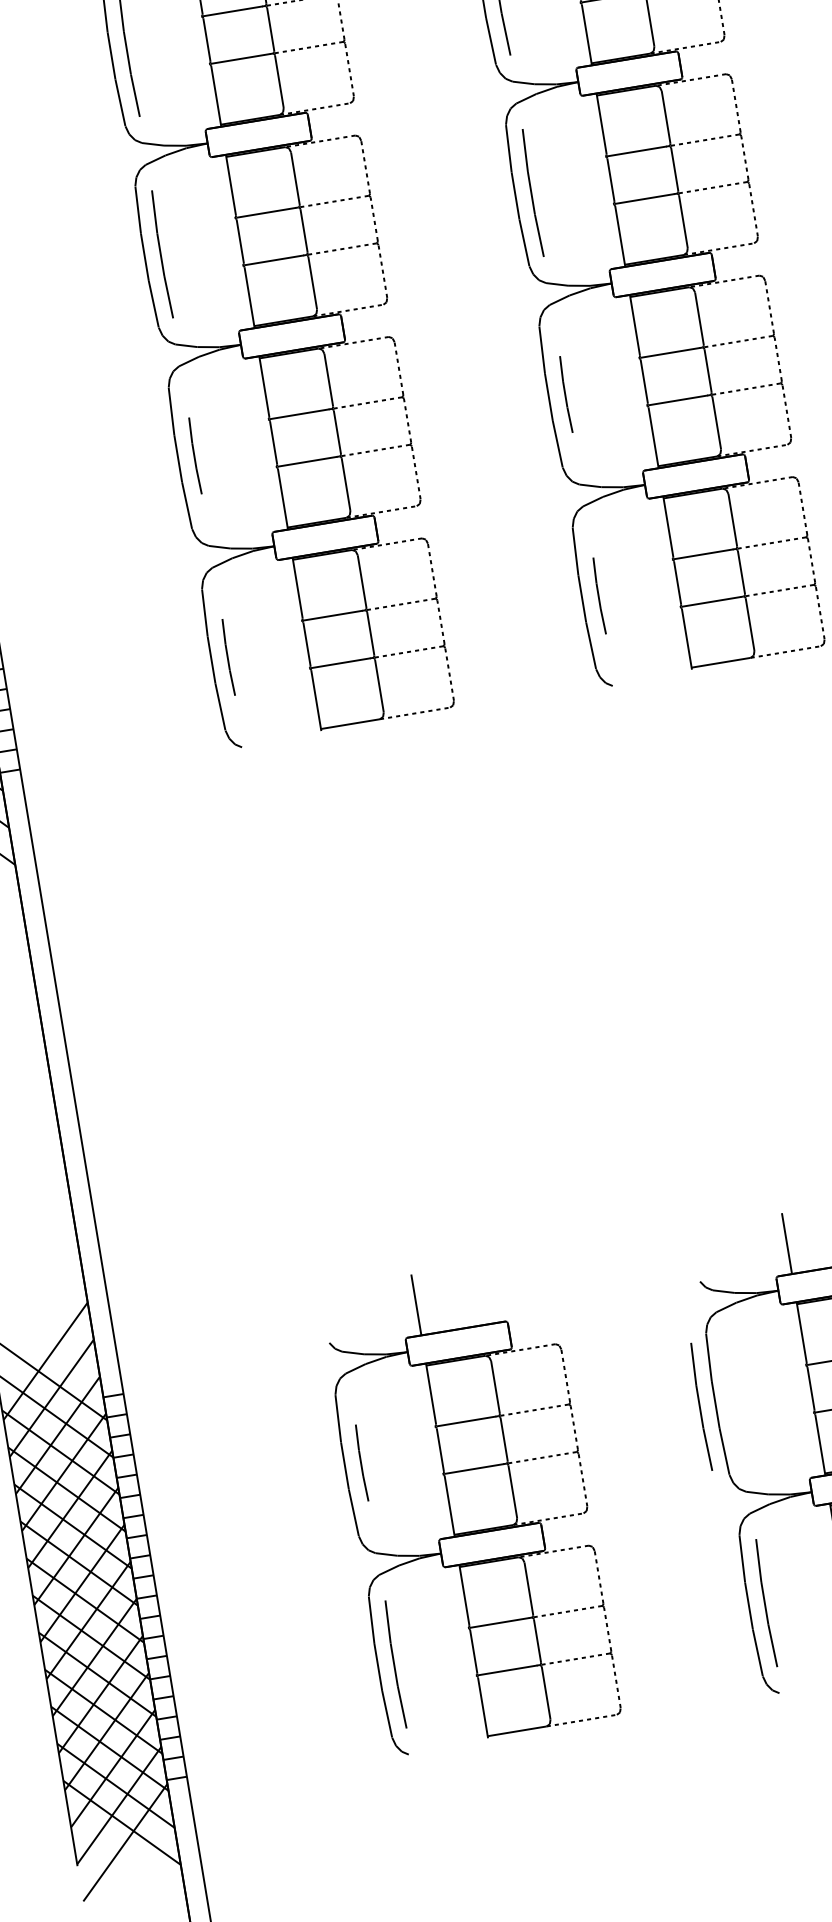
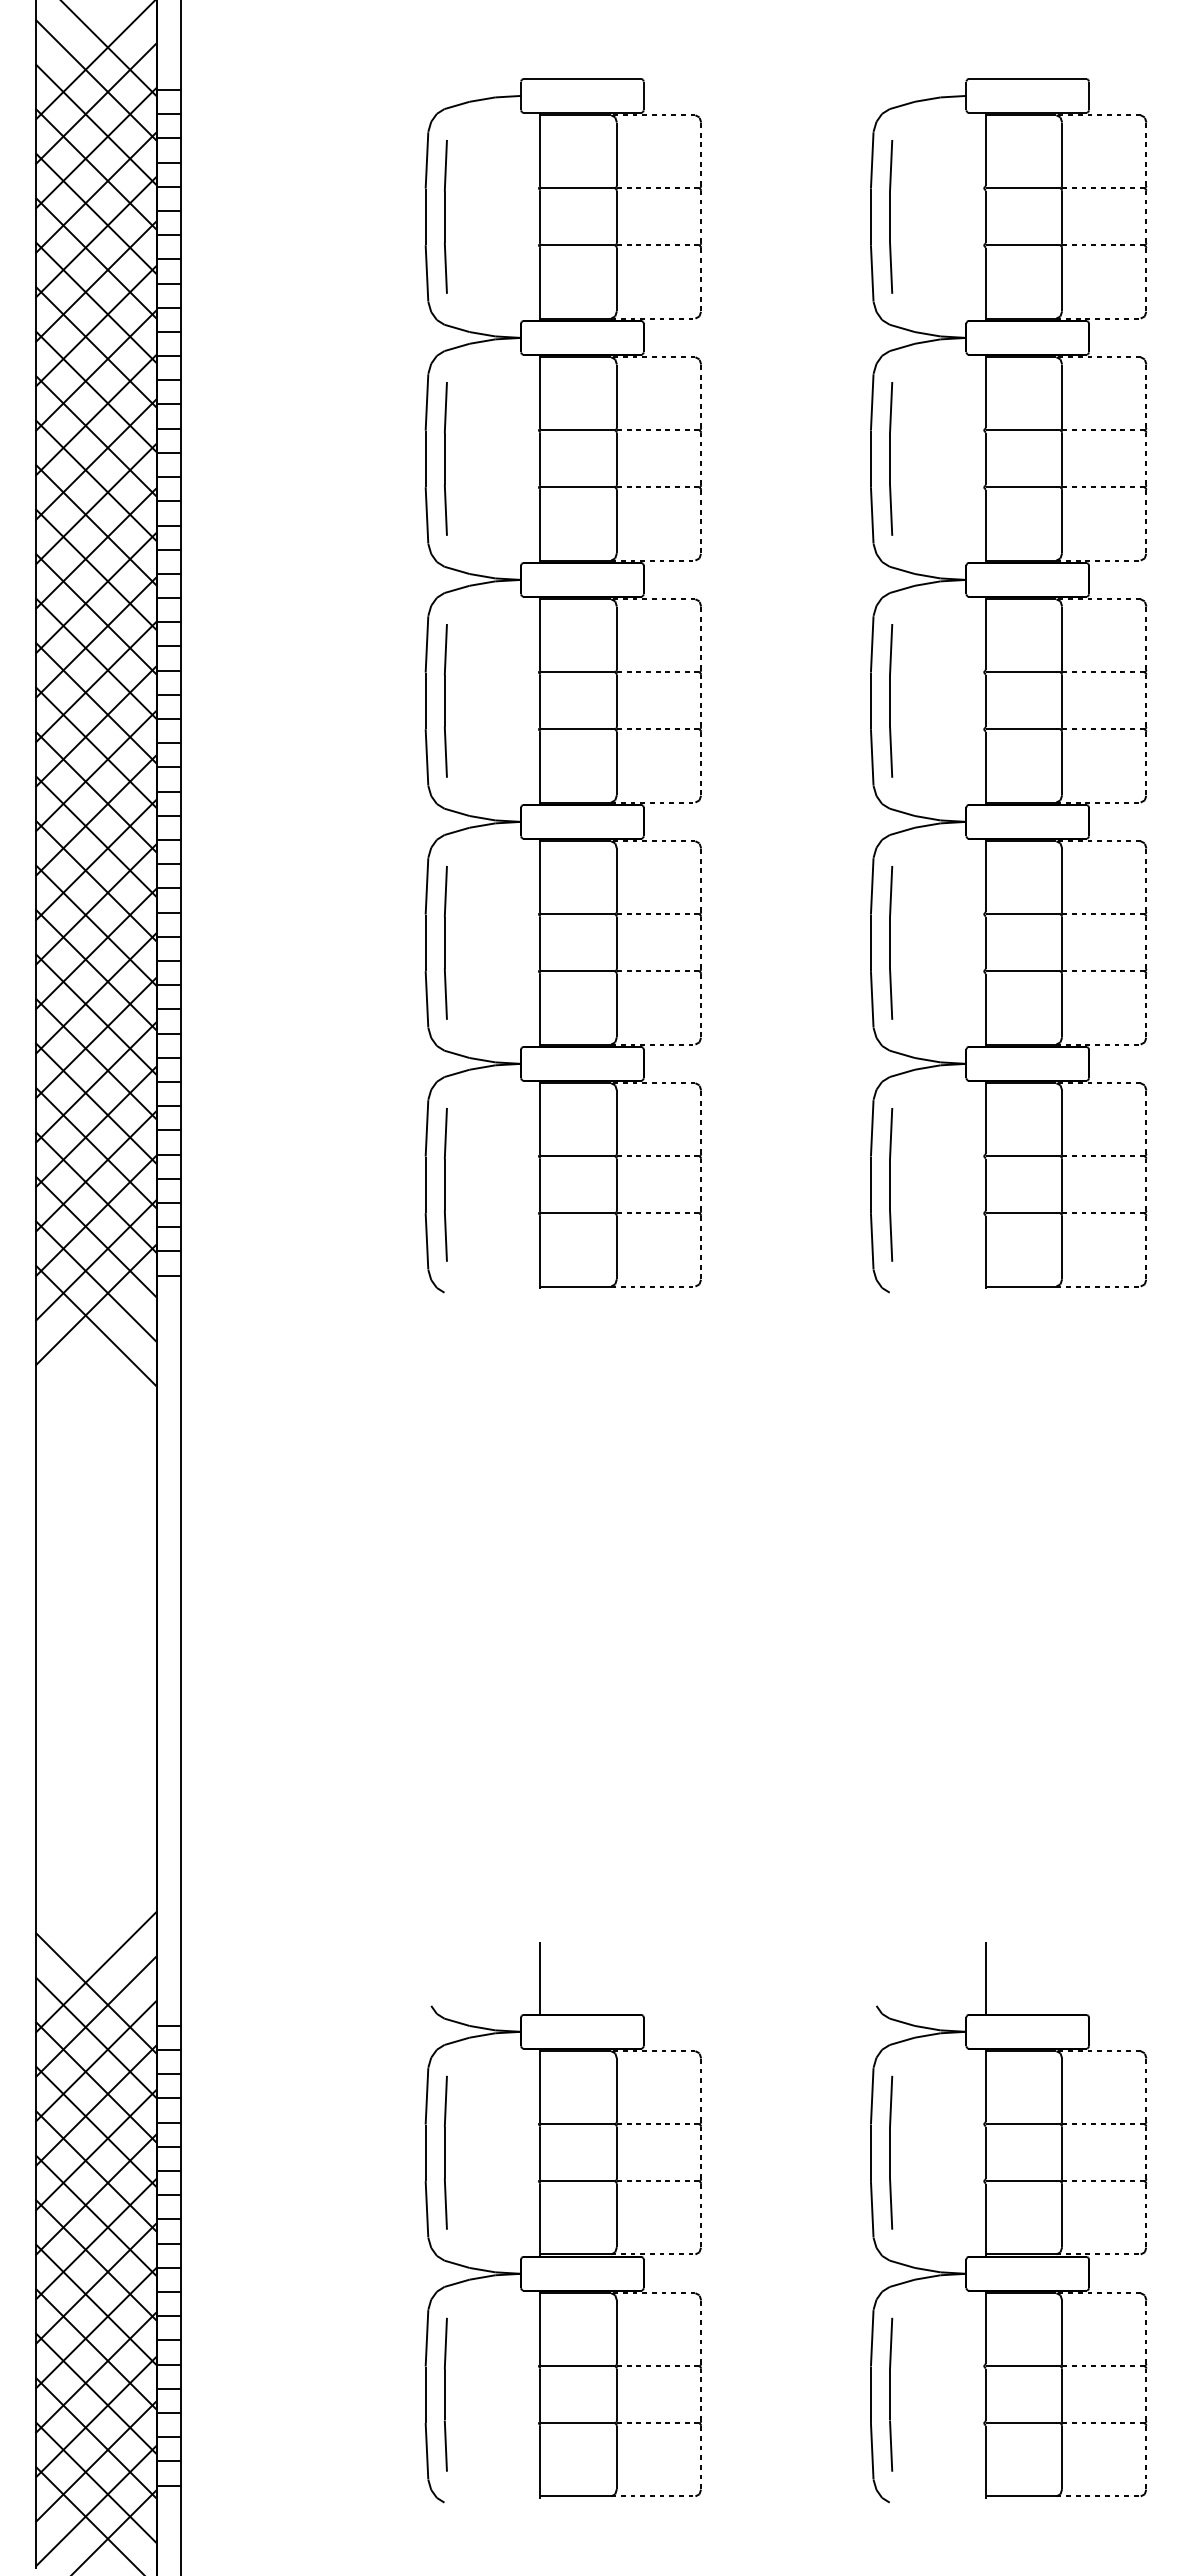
part: (565, 394) -> (891, 942), size x1.67
part: (194, 455) -> (445, 942), size x1.67
part: (599, 595) -> (891, 1184), size x1.67
part: (228, 657) -> (445, 1184), size x1.67
part: (701, 1406) -> (891, 2152), moved
part: (361, 1462) -> (445, 2152), size x1.67

